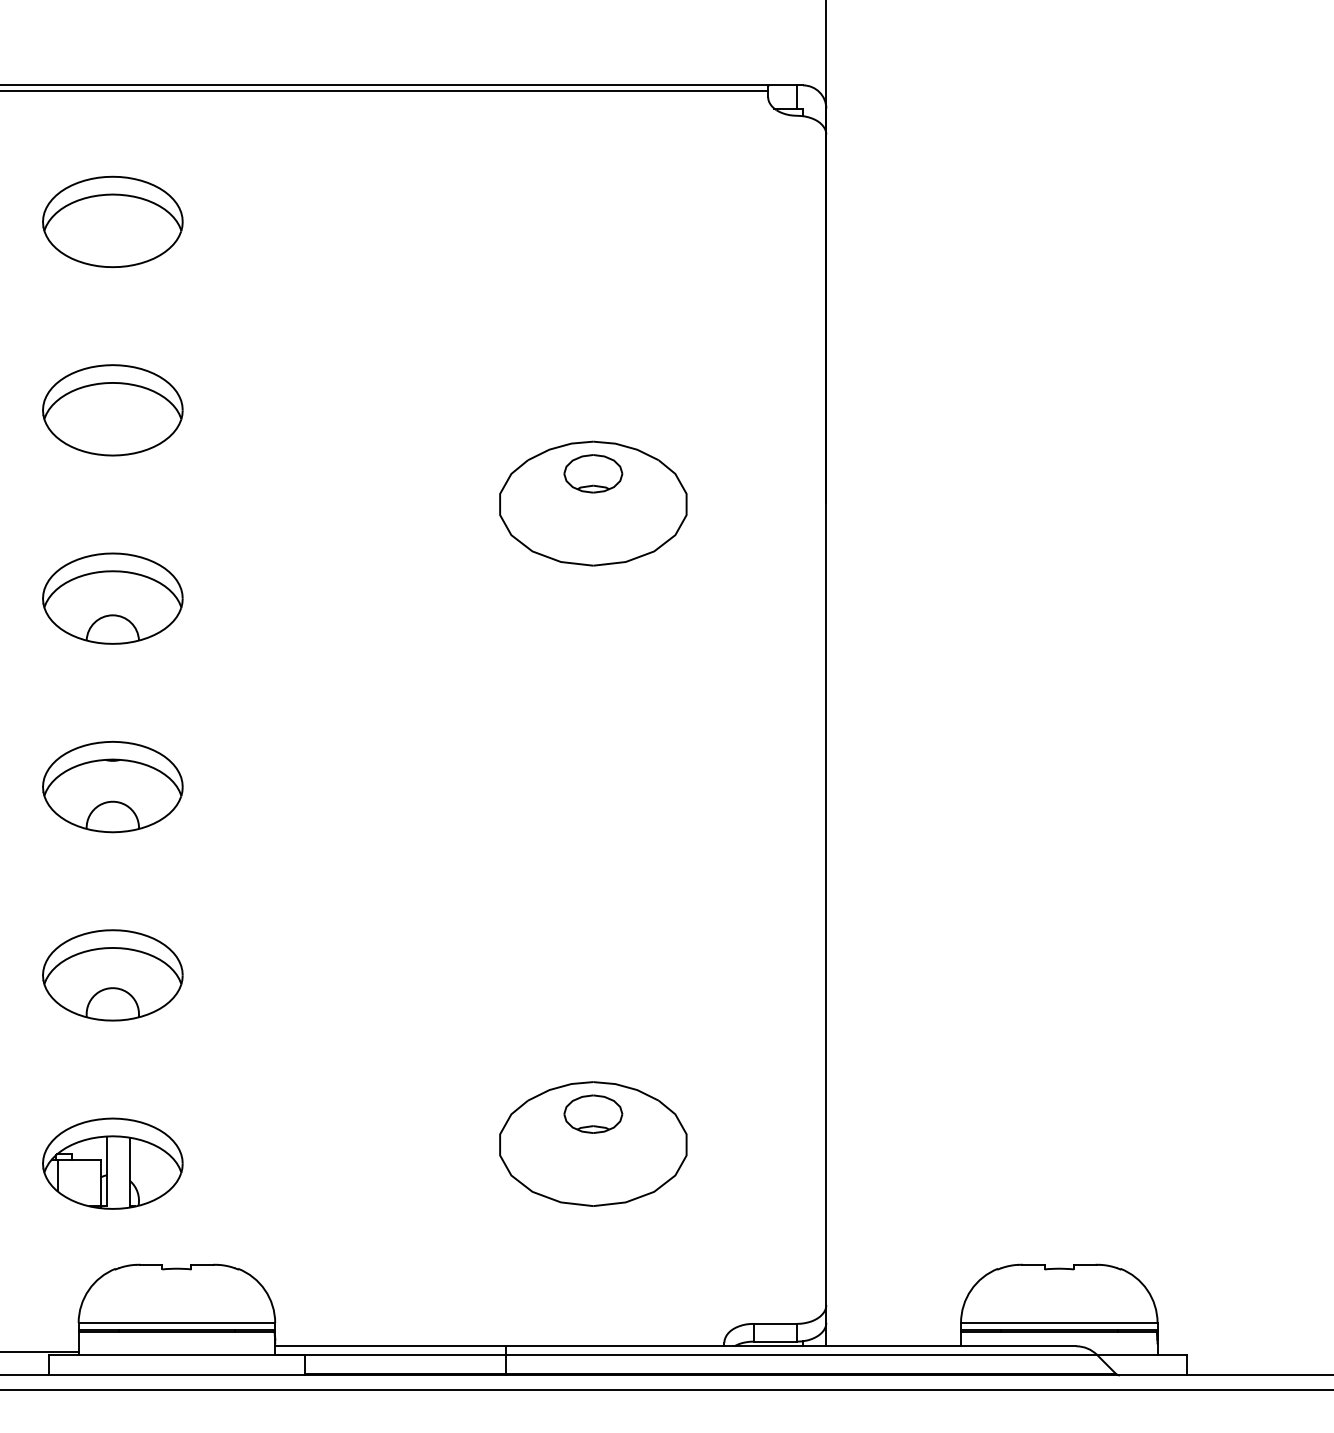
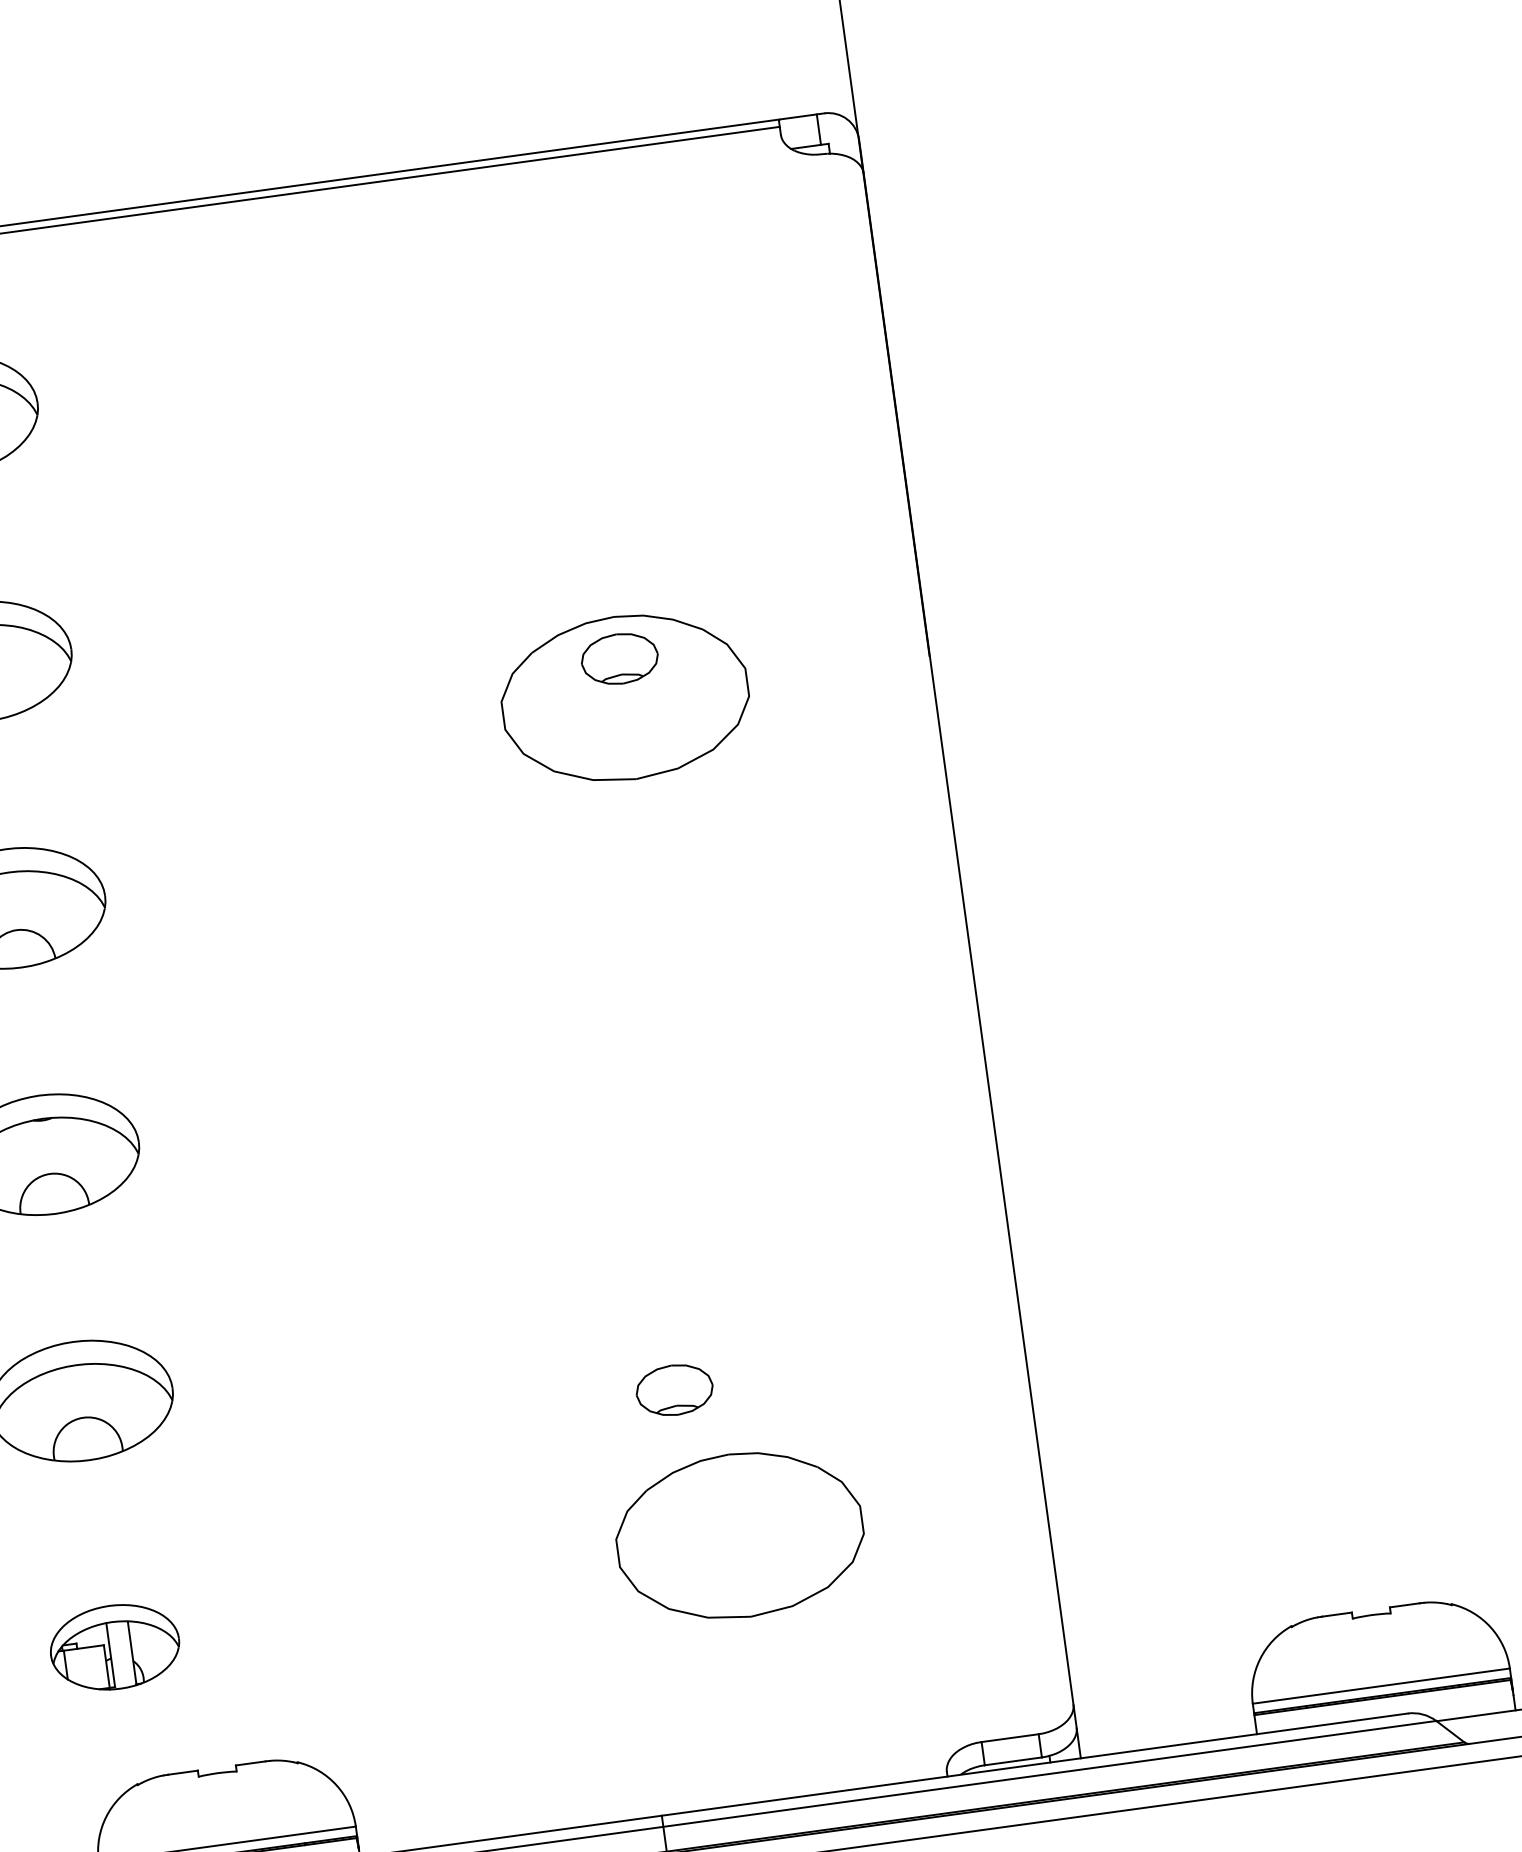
part: (593, 1113) -> (674, 1389), moved
part: (112, 1163) -> (114, 1647), size x0.7

